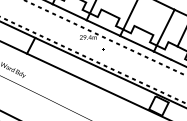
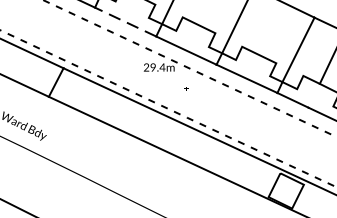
line: (69, 12) -> (125, 22), solid -> dashed

